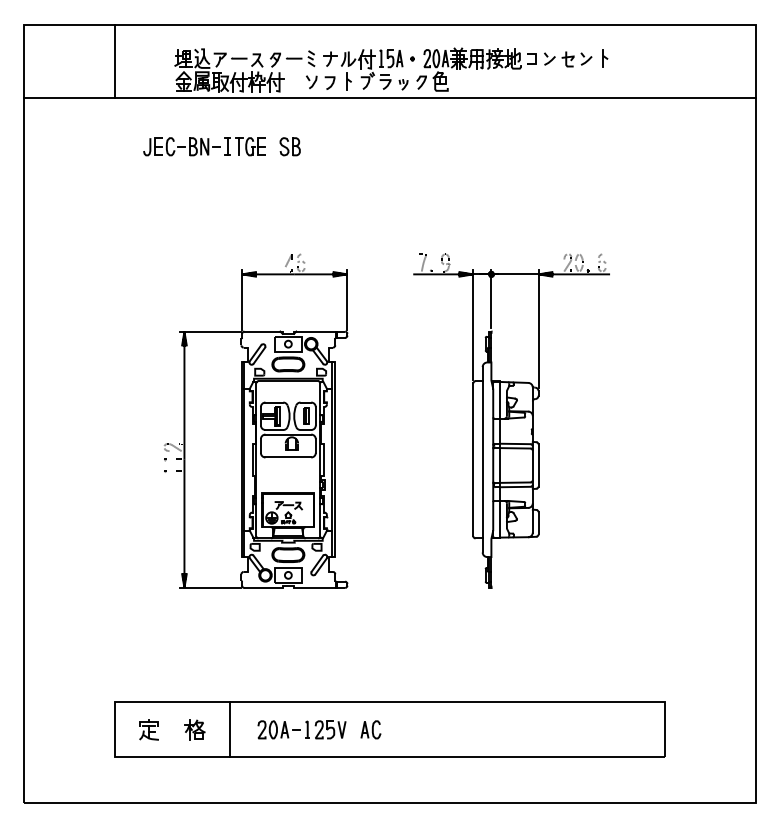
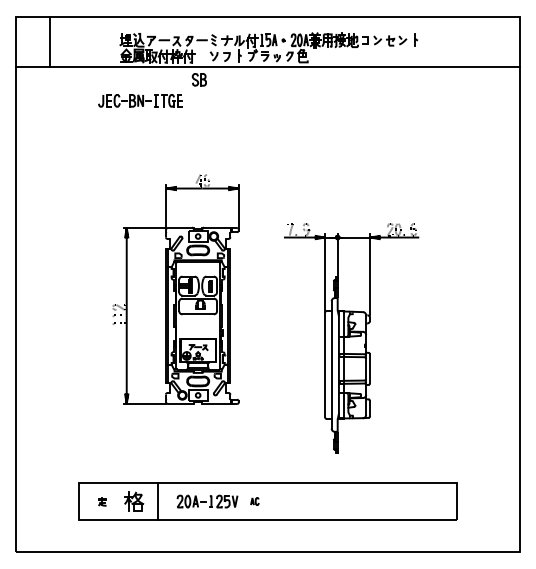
line: (115, 61) -> (50, 42), moved
part: (288, 146) -> (198, 79), moved
part: (511, 421) -> (351, 338), moved
part: (149, 729) -> (102, 501), size x0.6
part: (194, 729) -> (133, 501), size x1.4
part: (370, 729) -> (254, 501), size x0.6

